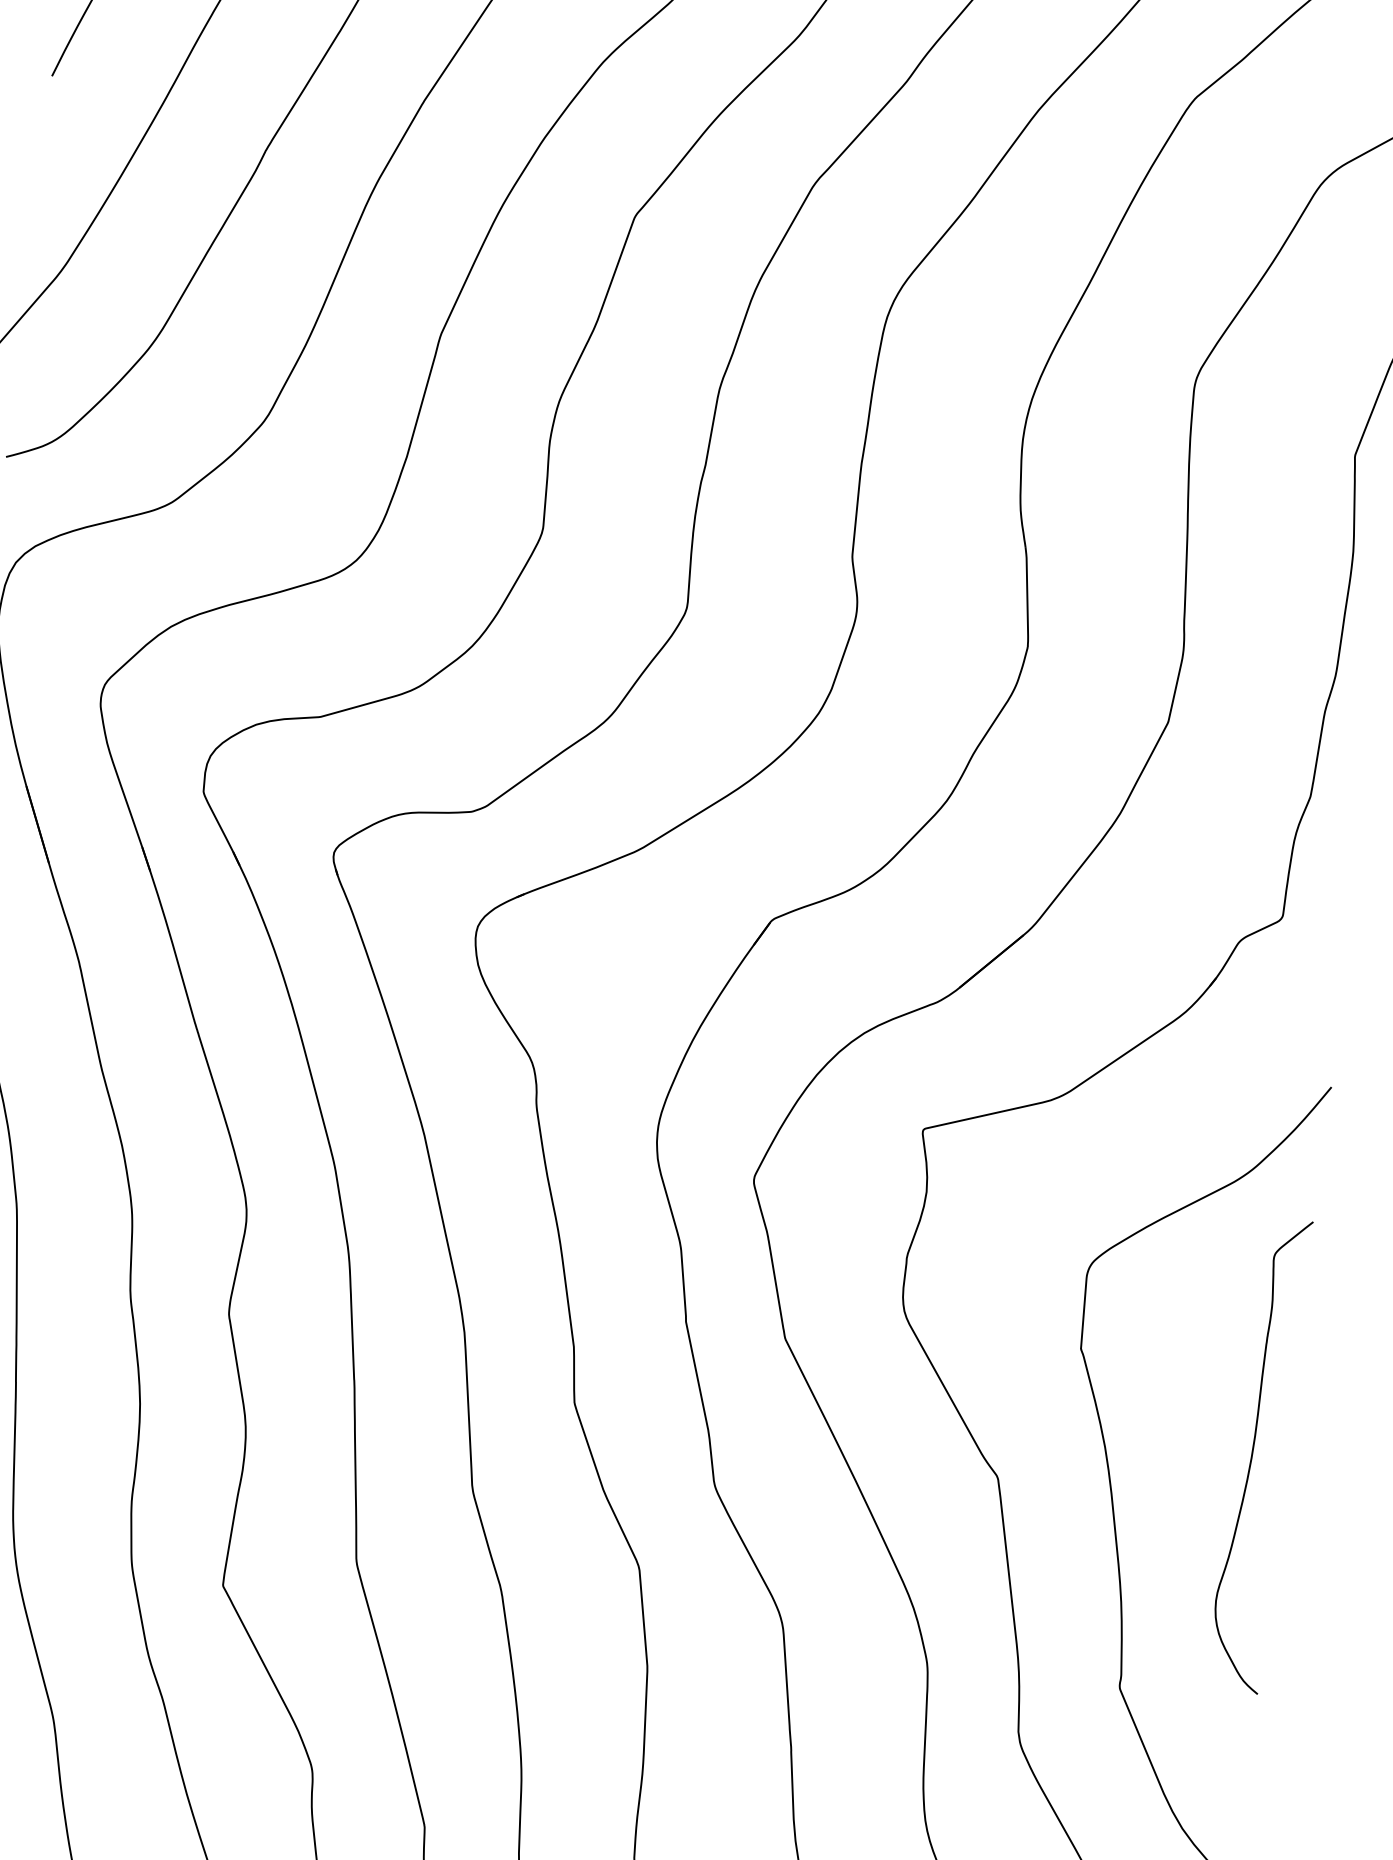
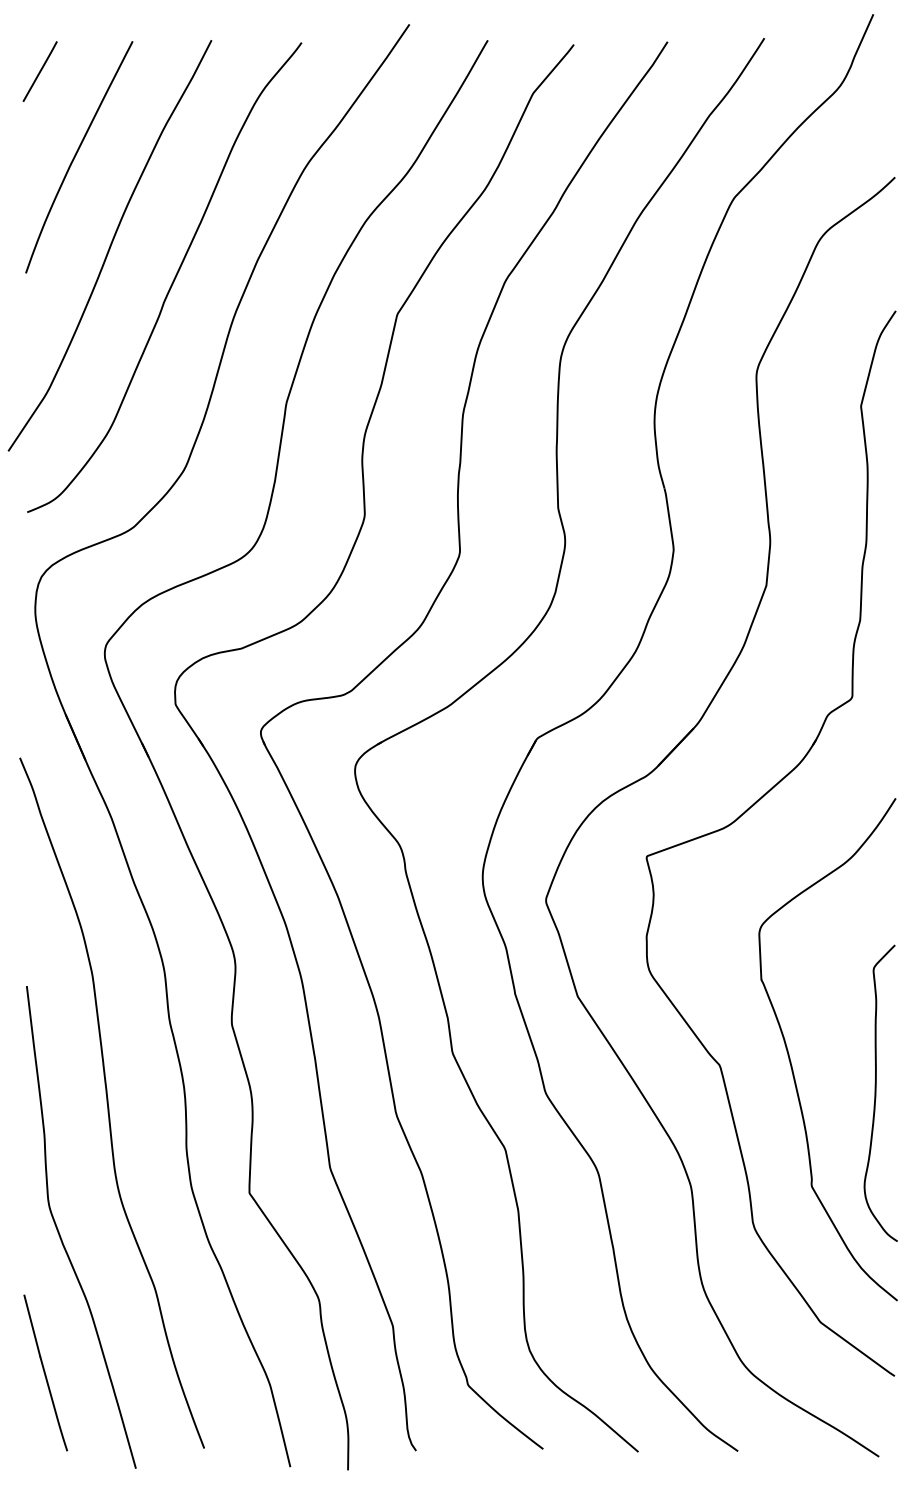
curve: (1254, 1452) -> (876, 1092), moved

